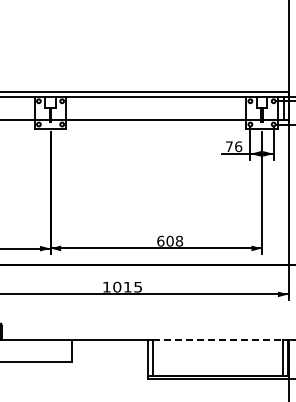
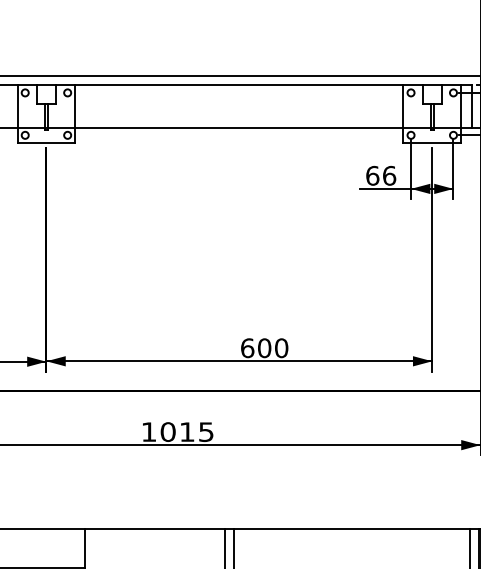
text: (229, 146) -> (372, 175), 76 -> 66
text: (179, 241) -> (281, 348), 608 -> 600
line: (218, 340) -> (352, 529), dashed -> solid

